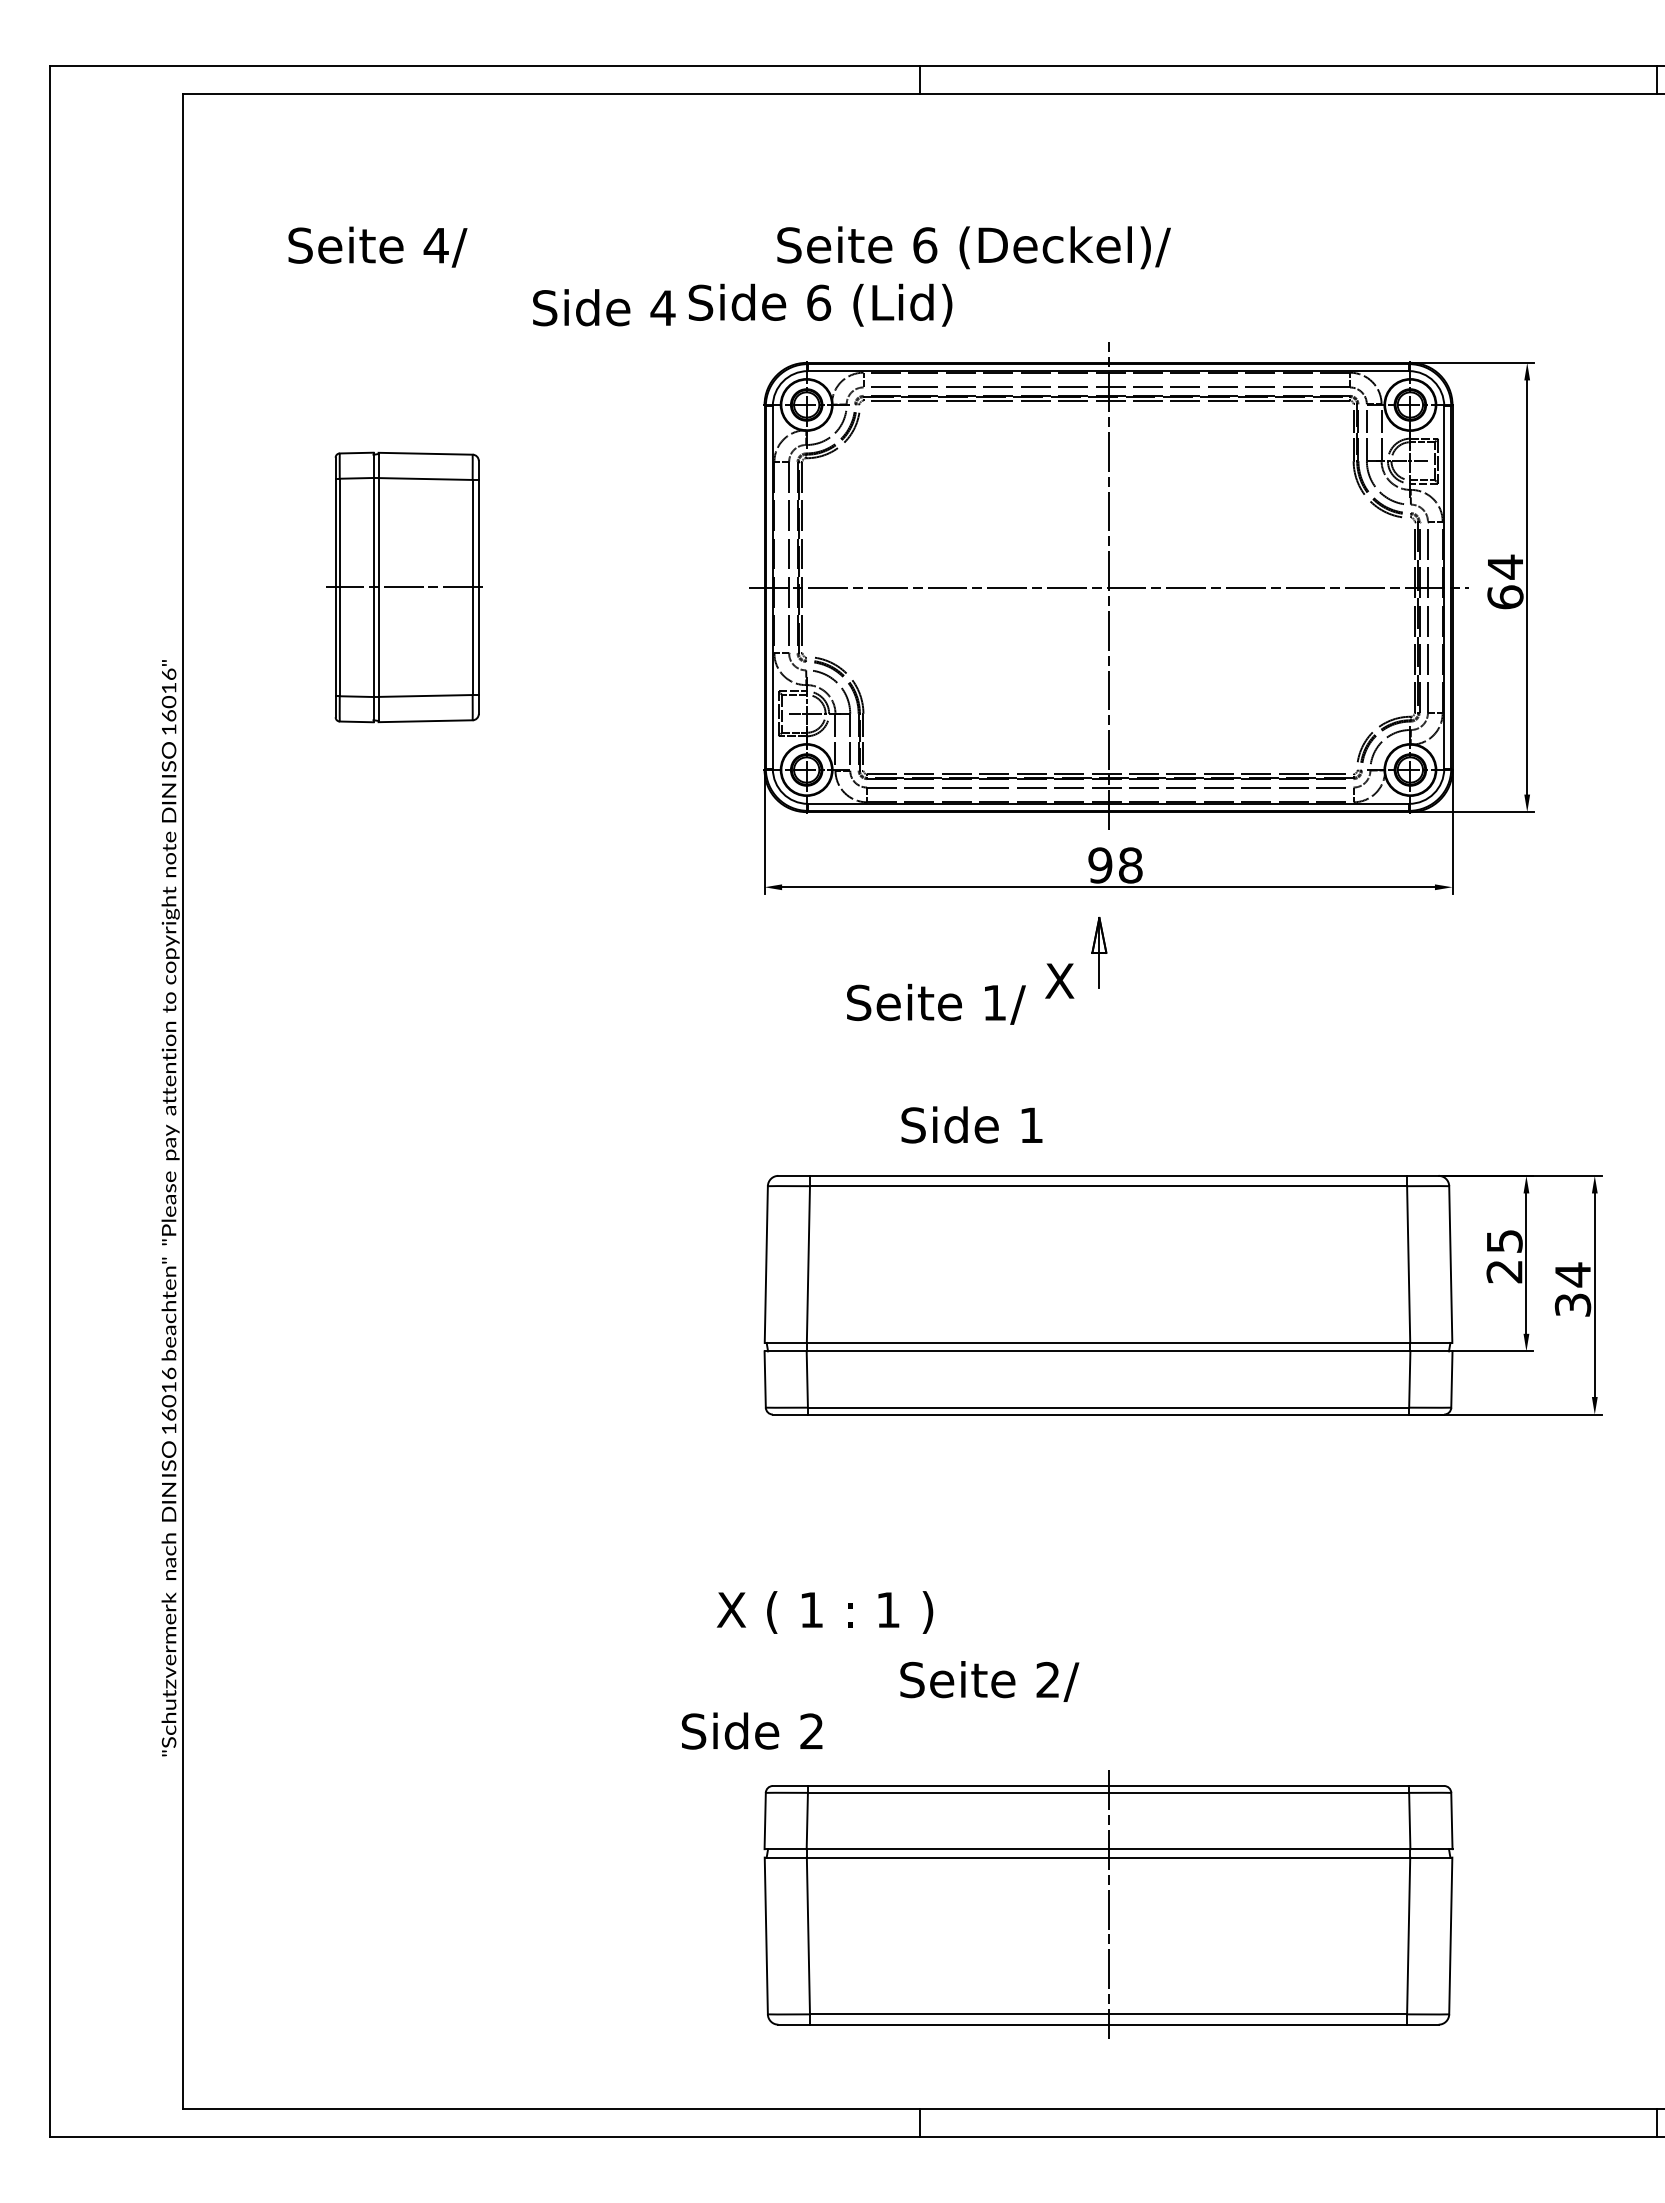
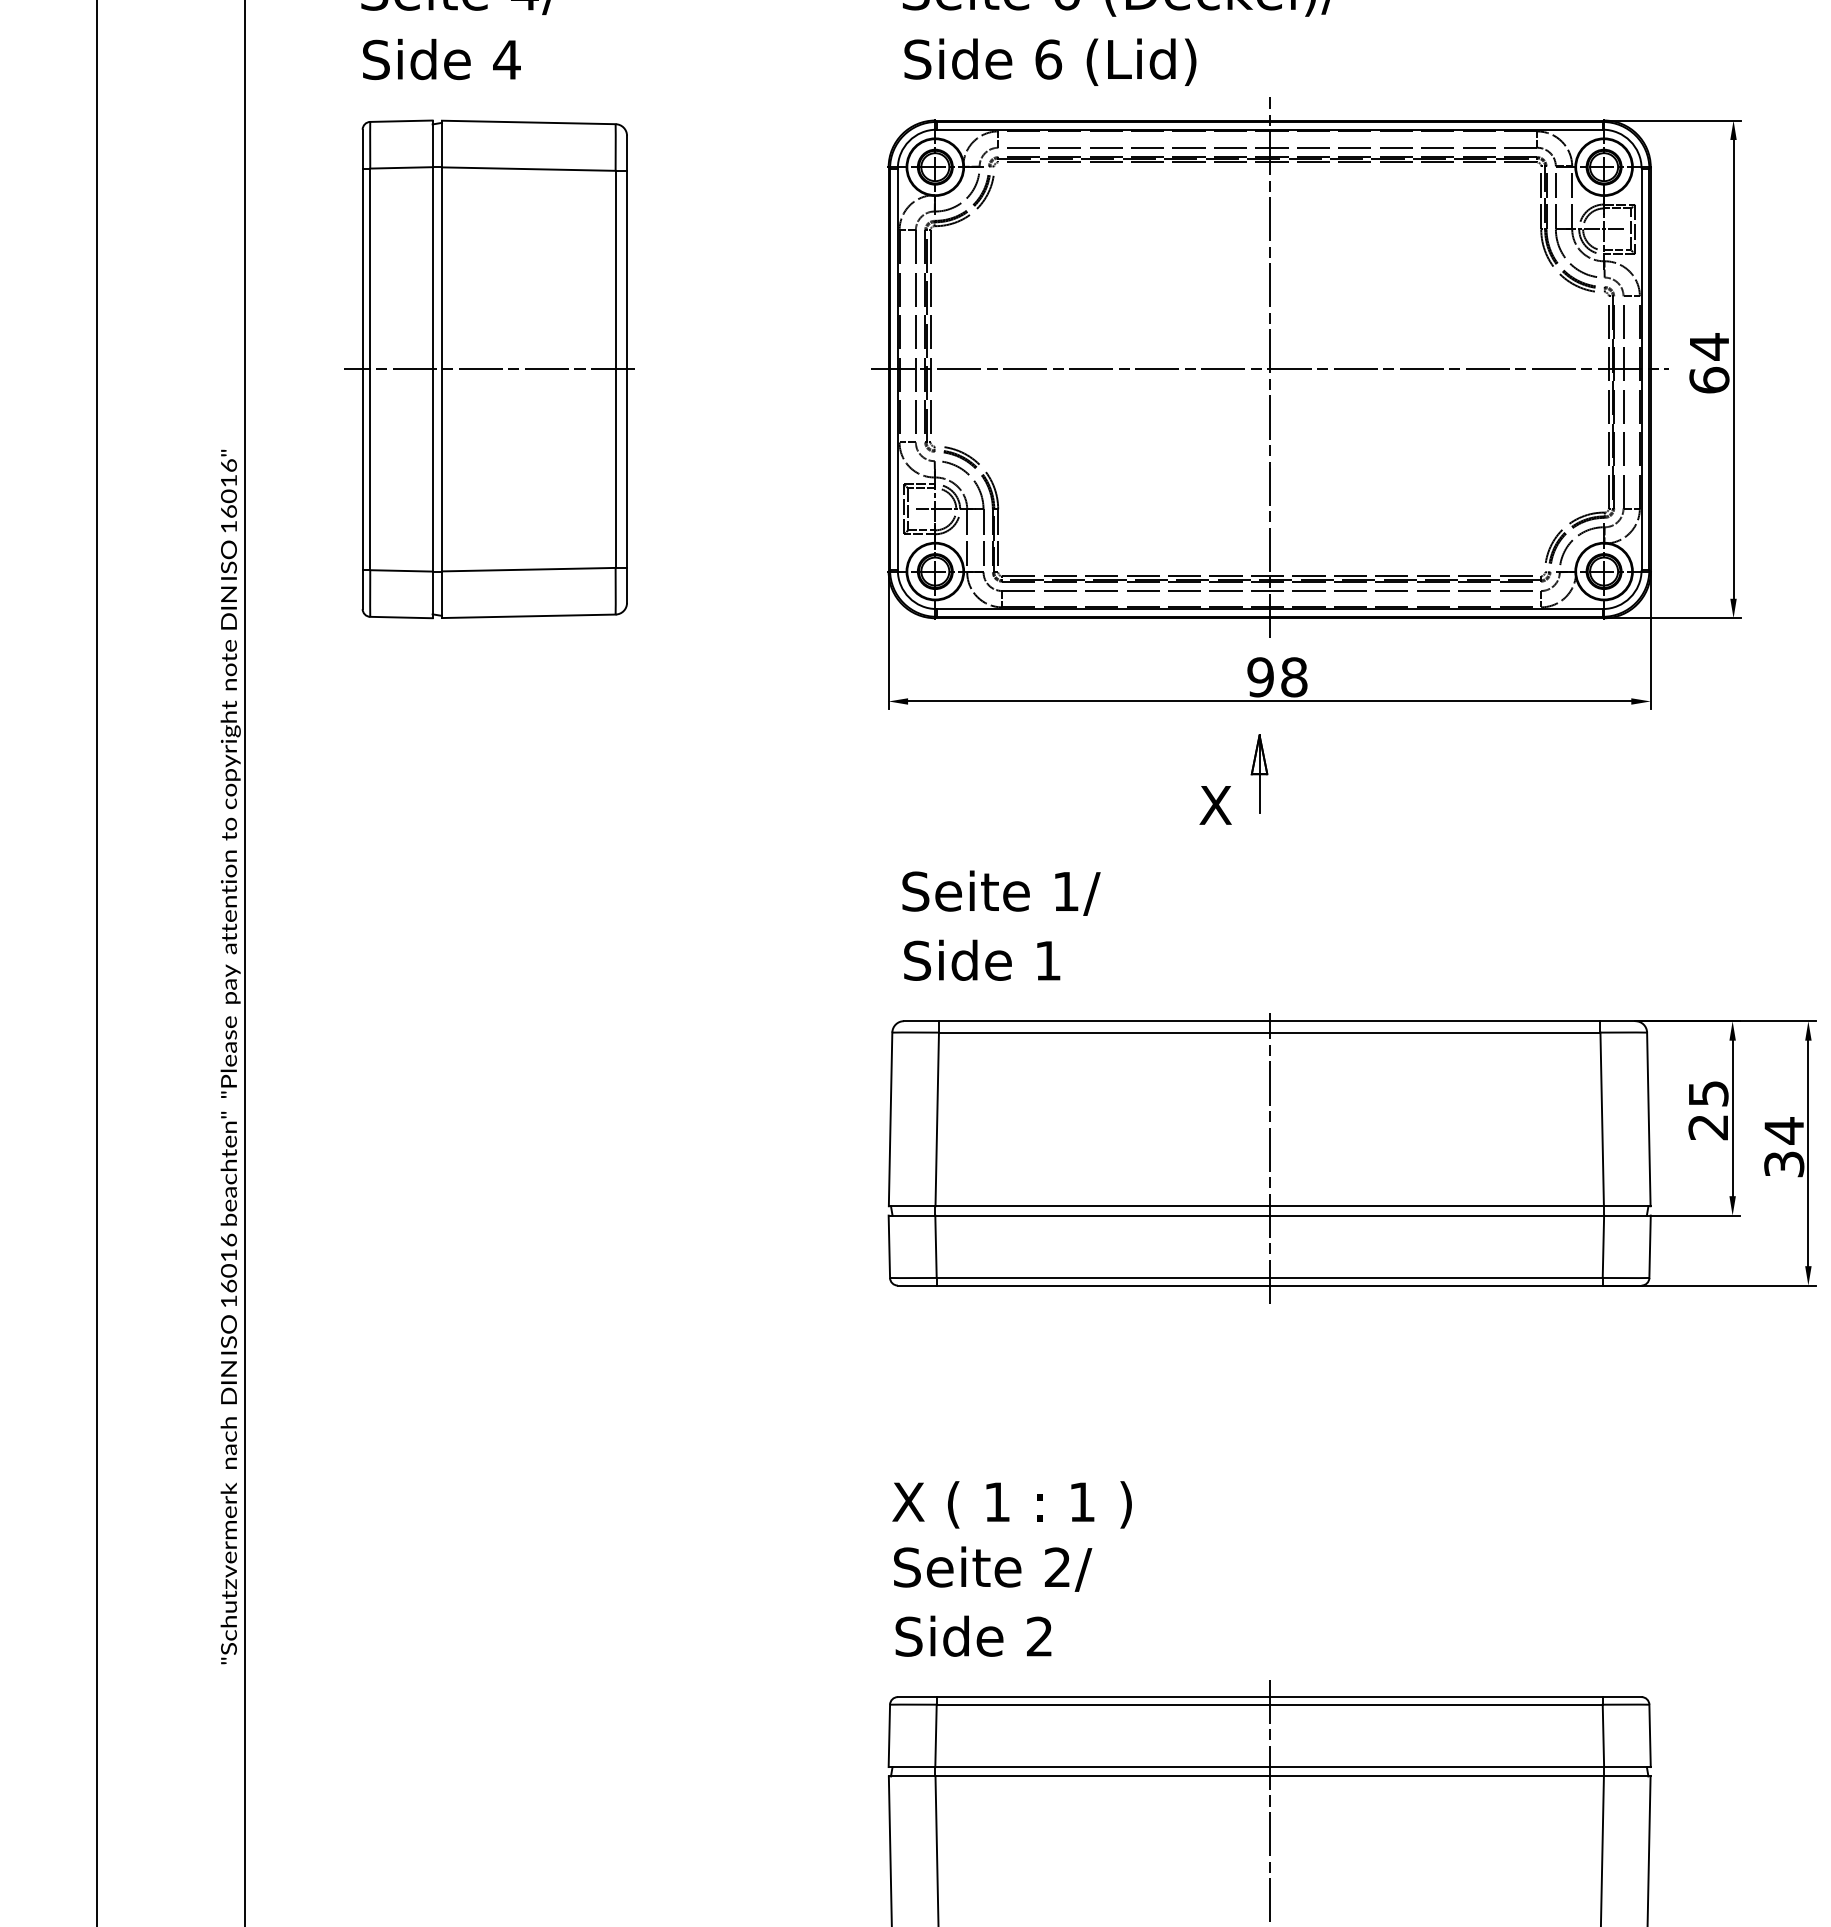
text: (820, 304) -> (1050, 61), moved
text: (604, 307) -> (442, 59), moved
part: (404, 587) -> (489, 369), size x1.67
text: (936, 1003) -> (1001, 892), moved
text: (971, 1124) -> (981, 959), moved
line: (1108, 1299) -> (1269, 1158), added
text: (824, 1612) -> (1011, 1504), moved
text: (989, 1681) -> (992, 1569), moved
text: (751, 1730) -> (972, 1635), moved

